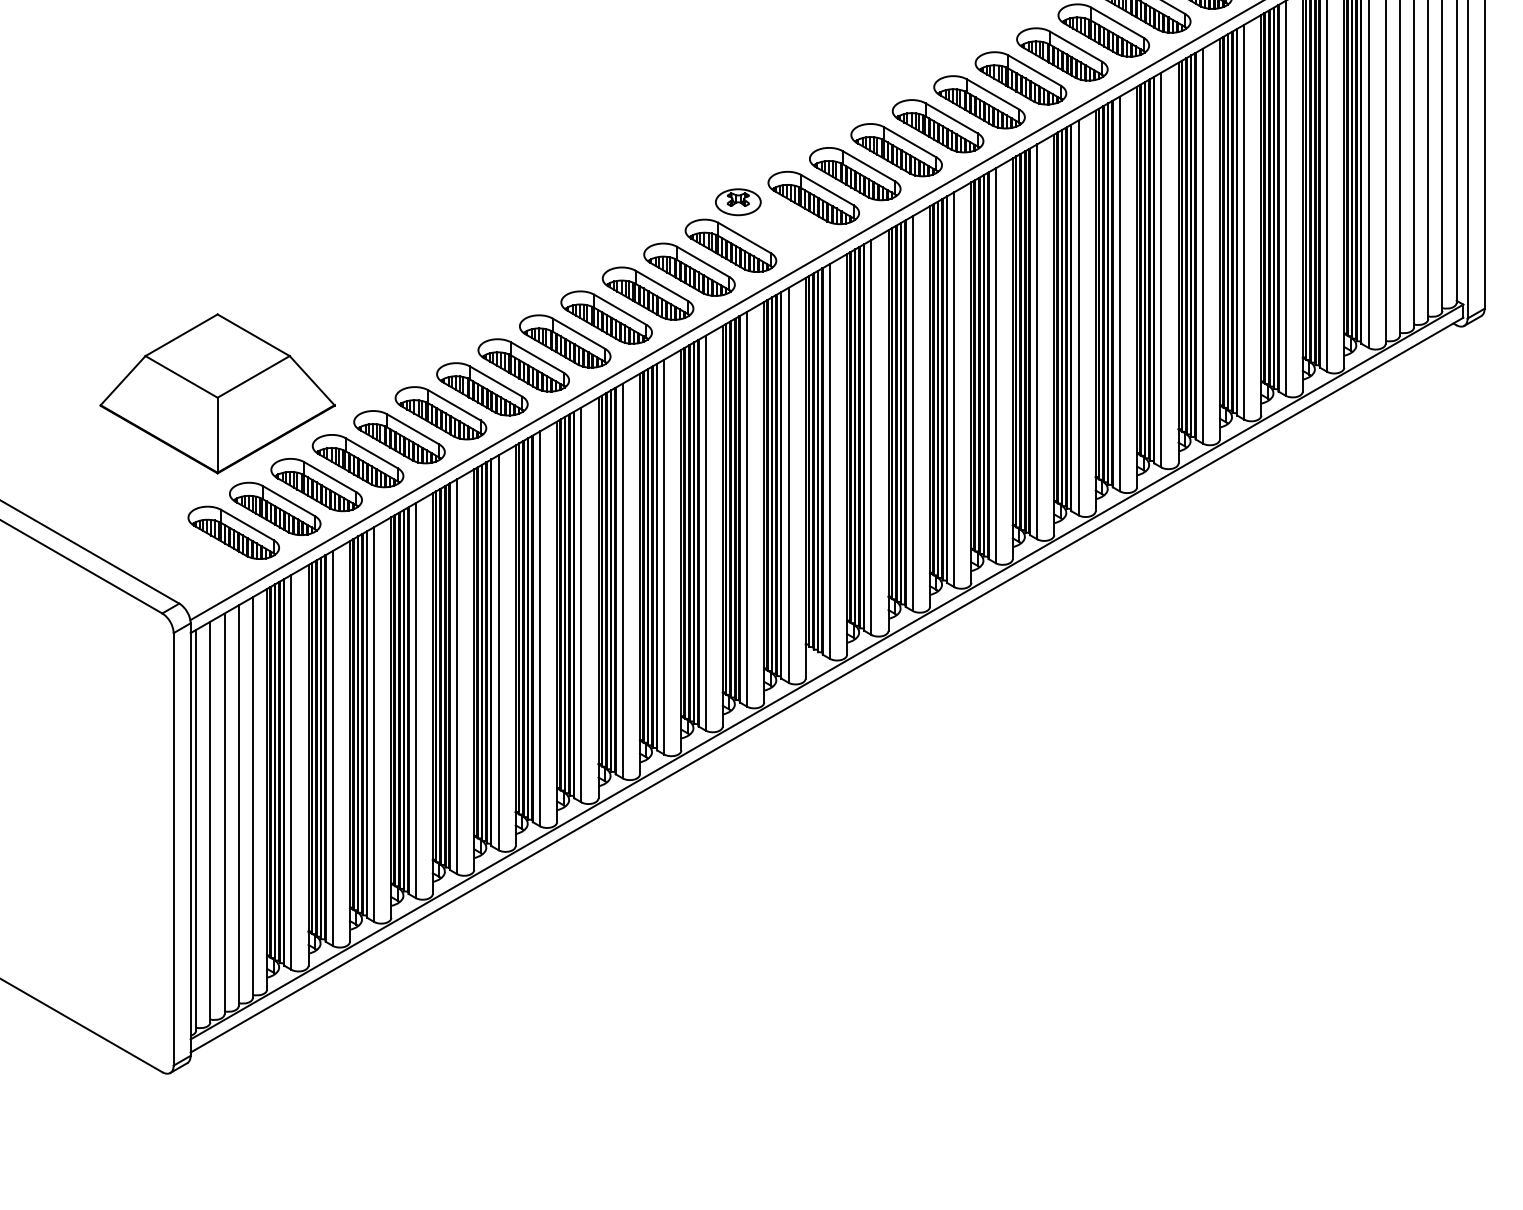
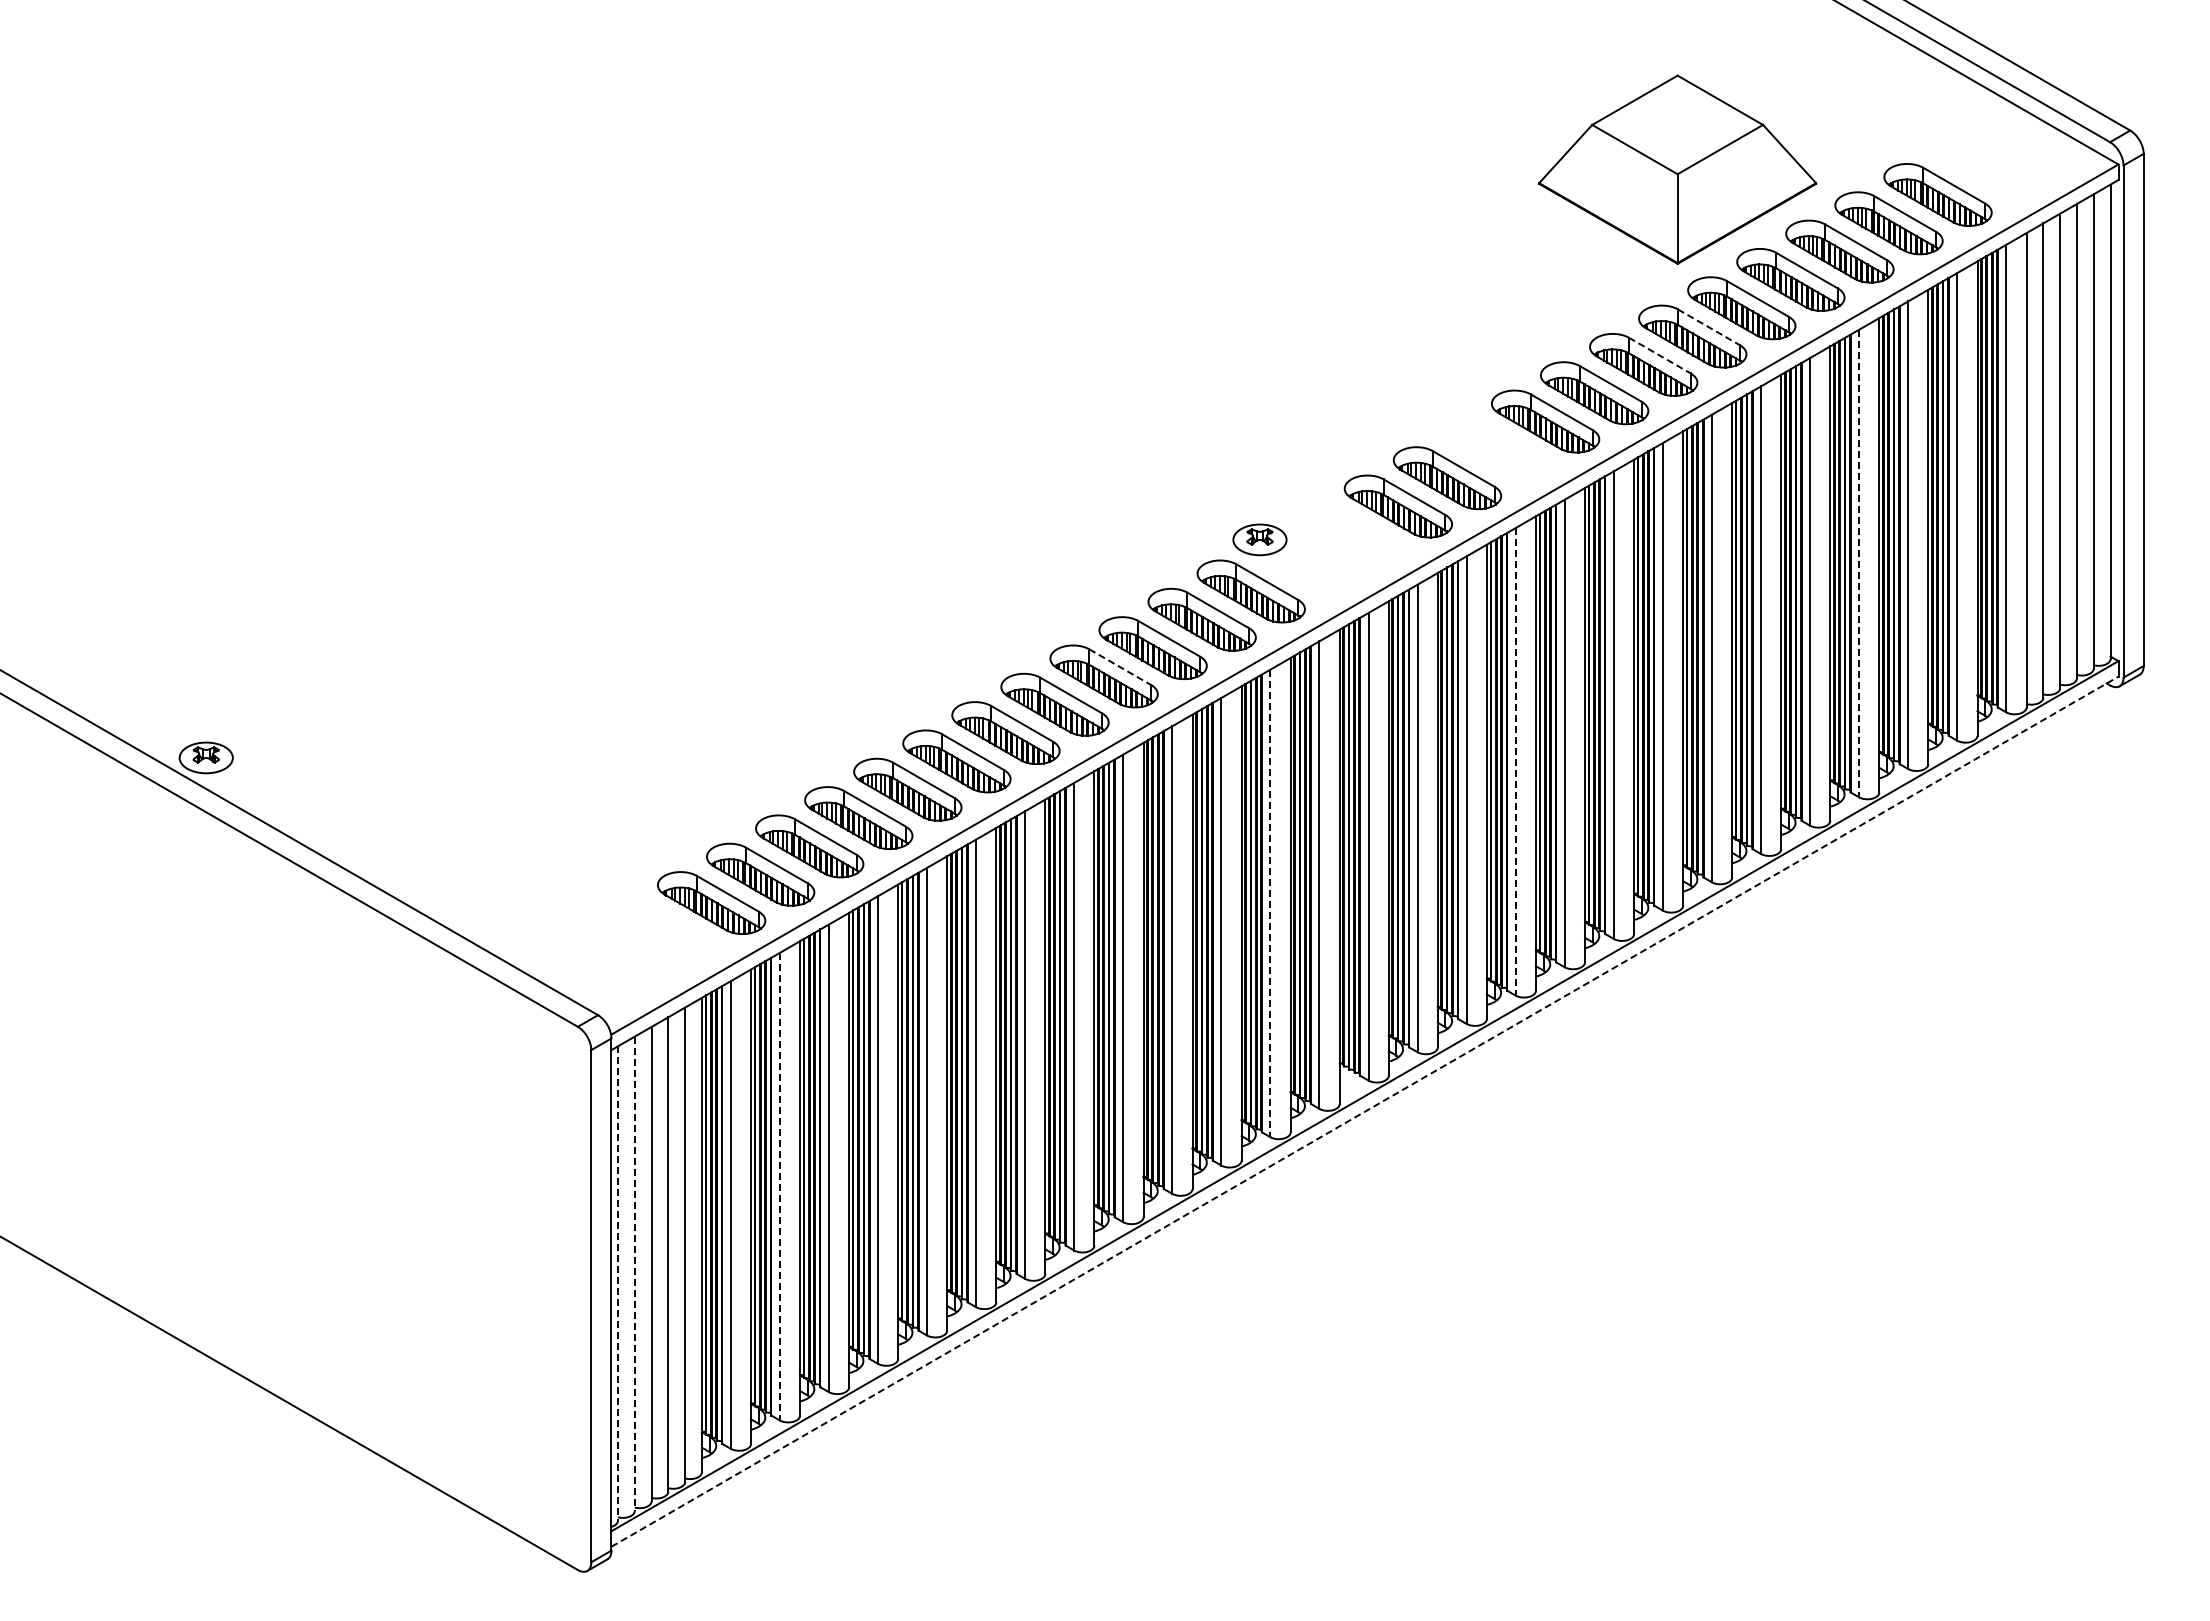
line: (1117, 22) -> (1708, 327), solid -> dashed
line: (1075, 46) -> (1659, 355), solid -> dashed
part: (938, 125) -> (1496, 449), removed
part: (813, 197) -> (1348, 534), removed
line: (1244, 222) -> (1859, 563), solid -> dashed
line: (620, 310) -> (1120, 667), solid -> dashed
line: (954, 389) -> (1515, 761), solid -> dashed
part: (216, 393) -> (642, 766), removed
line: (747, 509) -> (1270, 903), solid -> dashed
part: (233, 532) -> (662, 931), removed
line: (827, 684) -> (1365, 1111), solid -> dashed
line: (332, 748) -> (779, 1186), solid -> dashed
line: (210, 822) -> (634, 1274), solid -> dashed
line: (195, 831) -> (617, 1284), solid -> dashed

